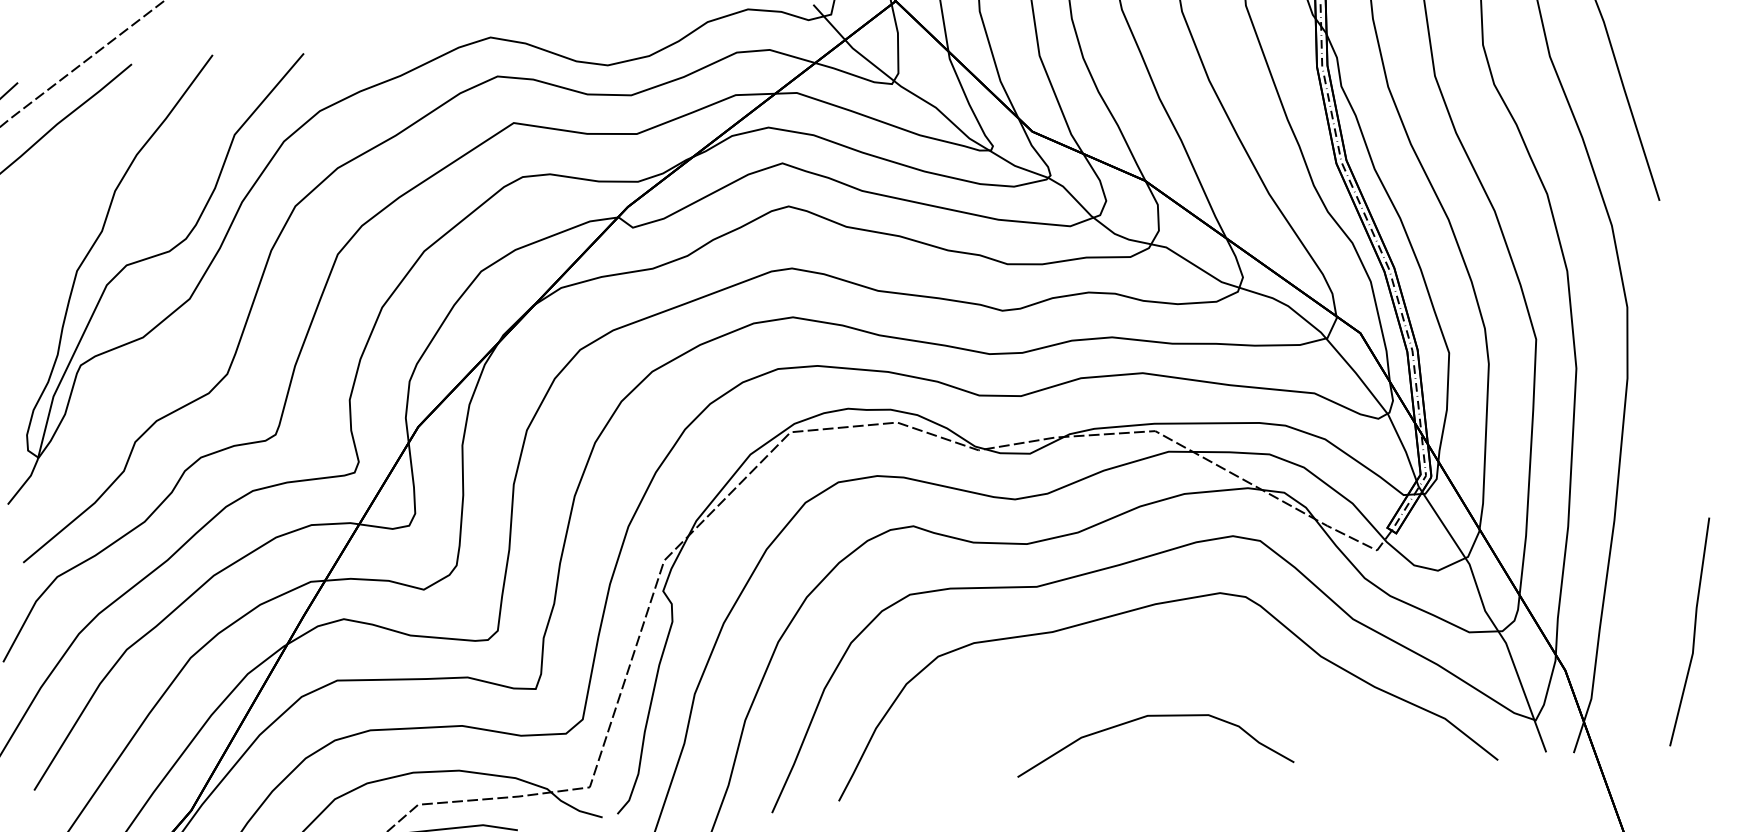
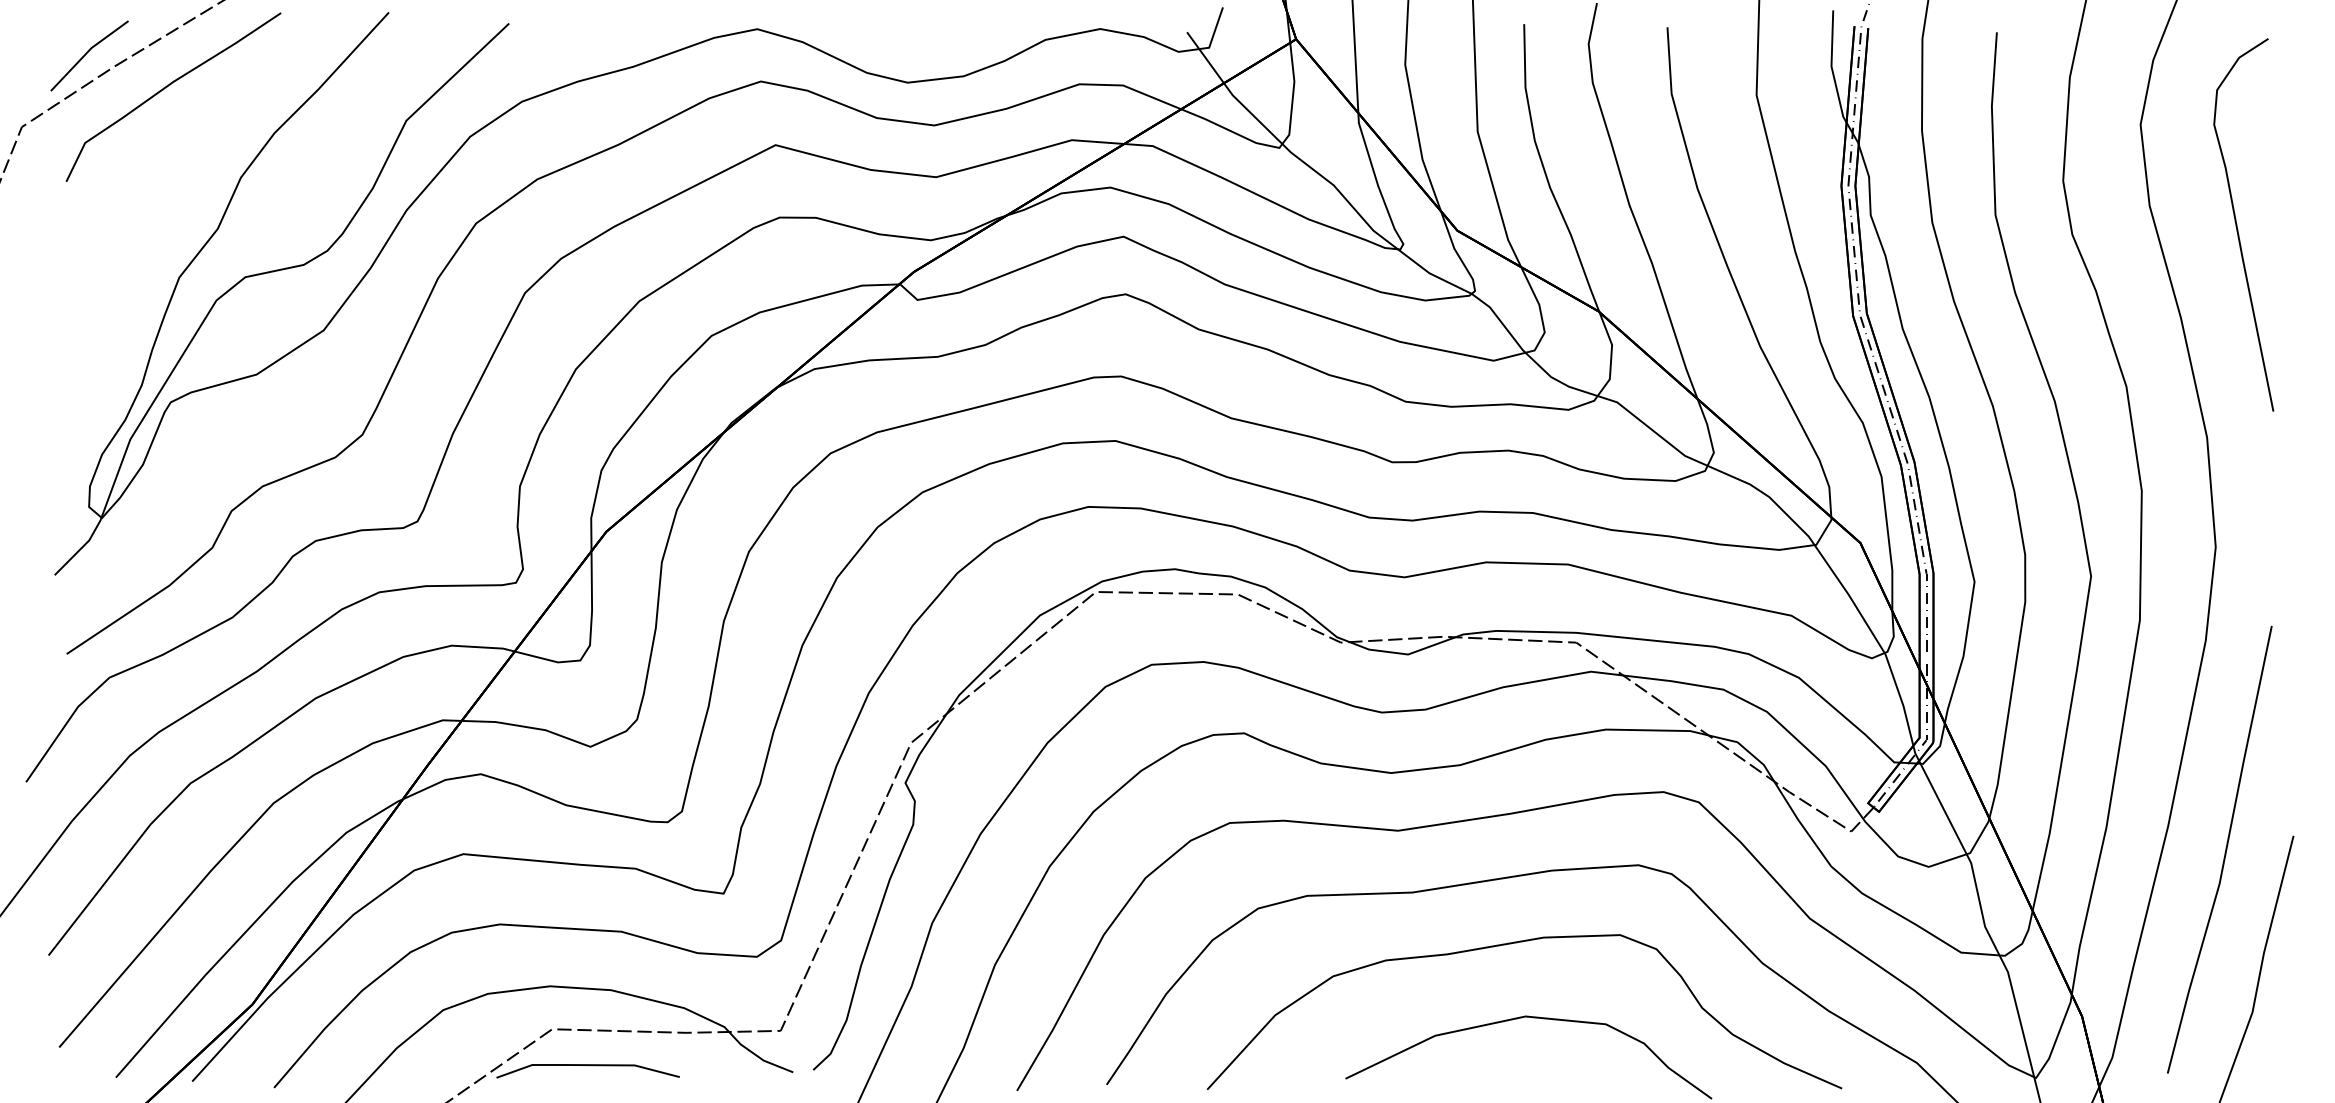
line: (1658, 535) -> (2224, 852), added
curve: (1131, 662) -> (1511, 944), added

